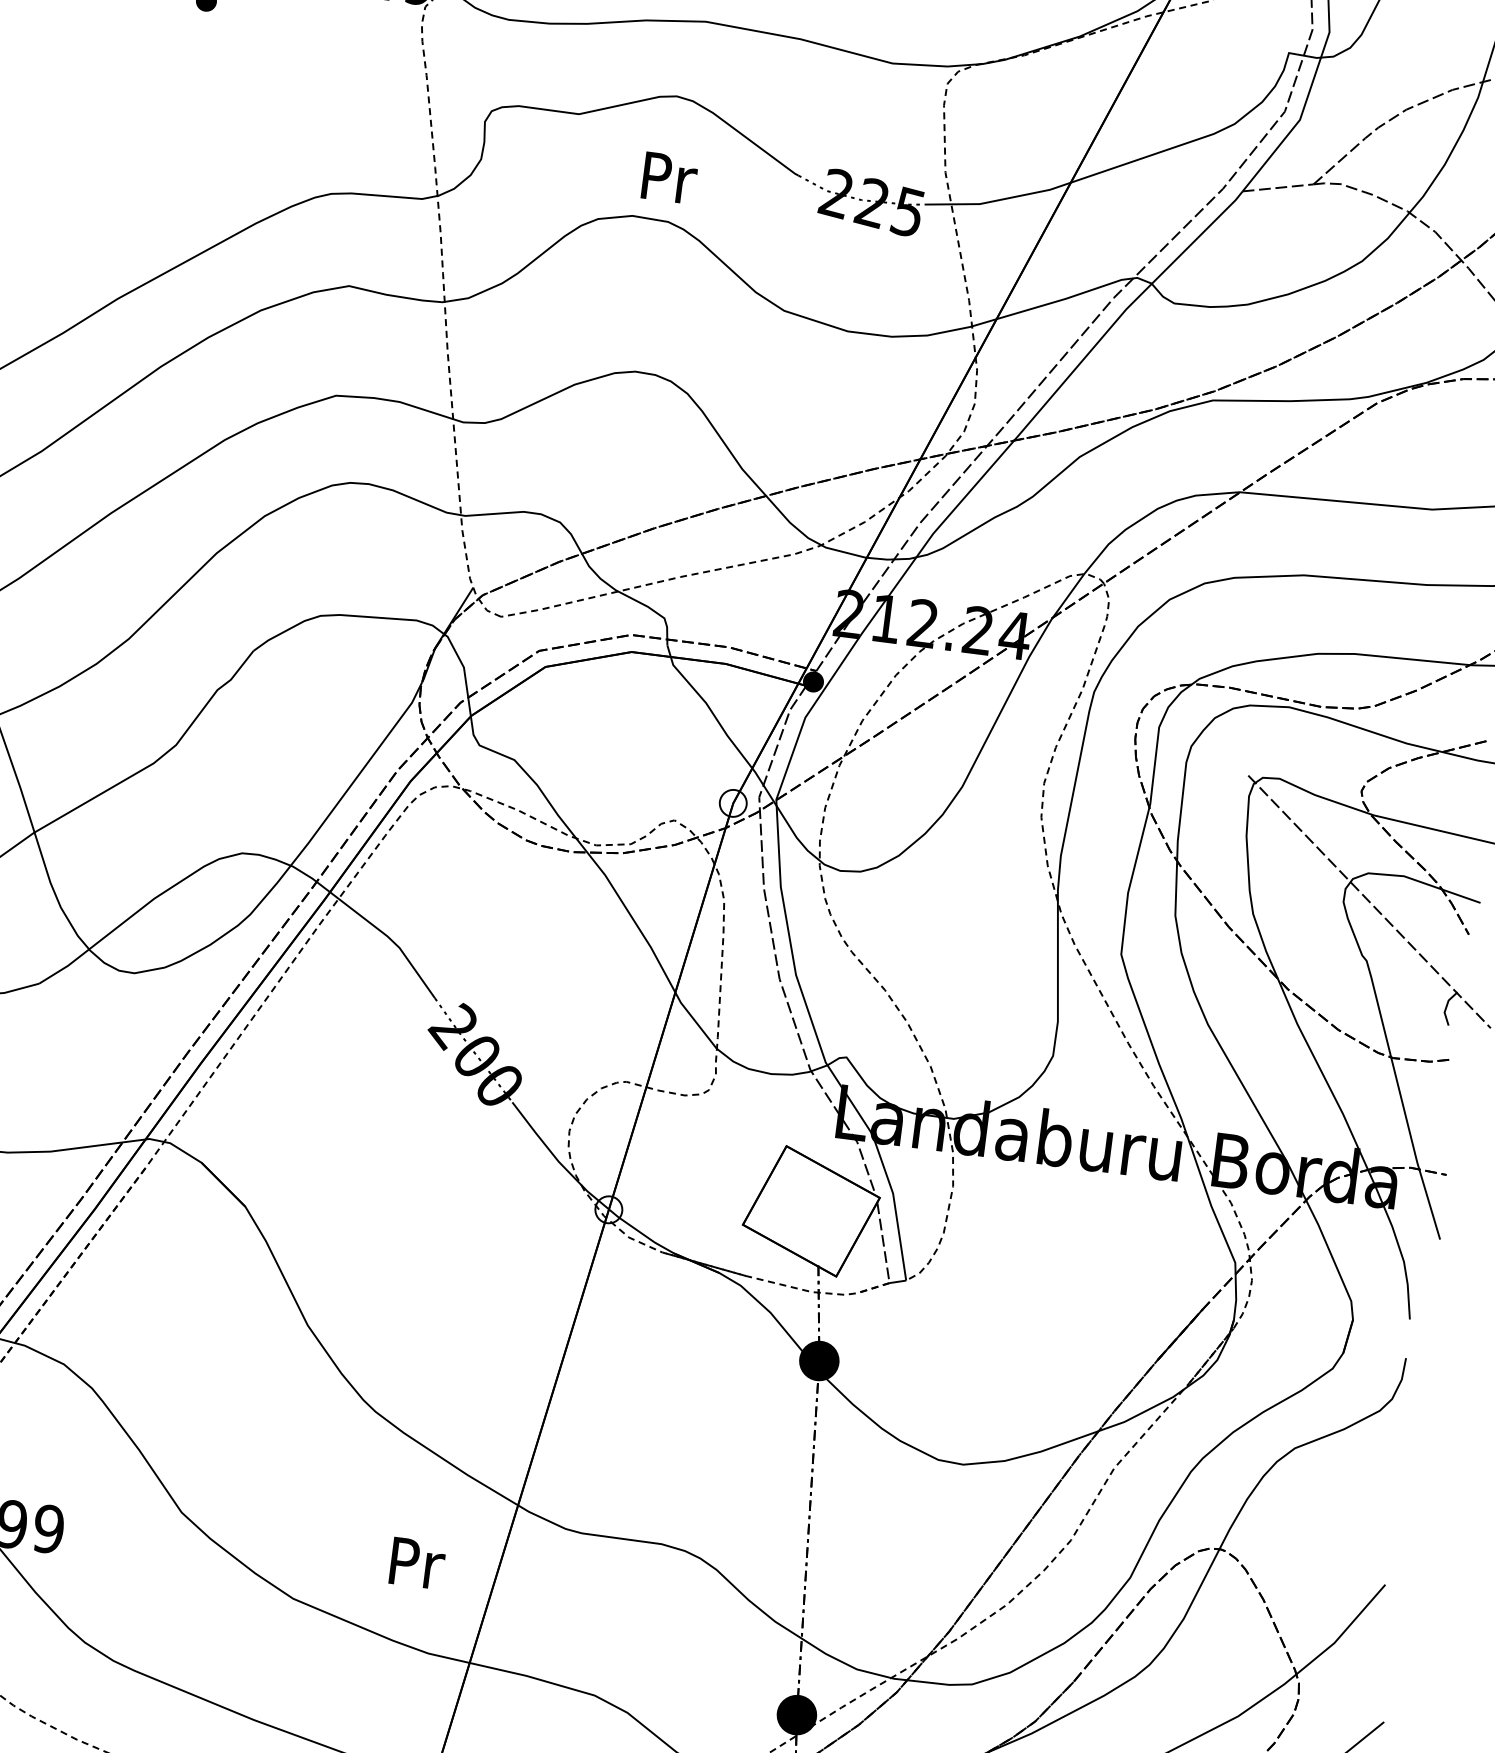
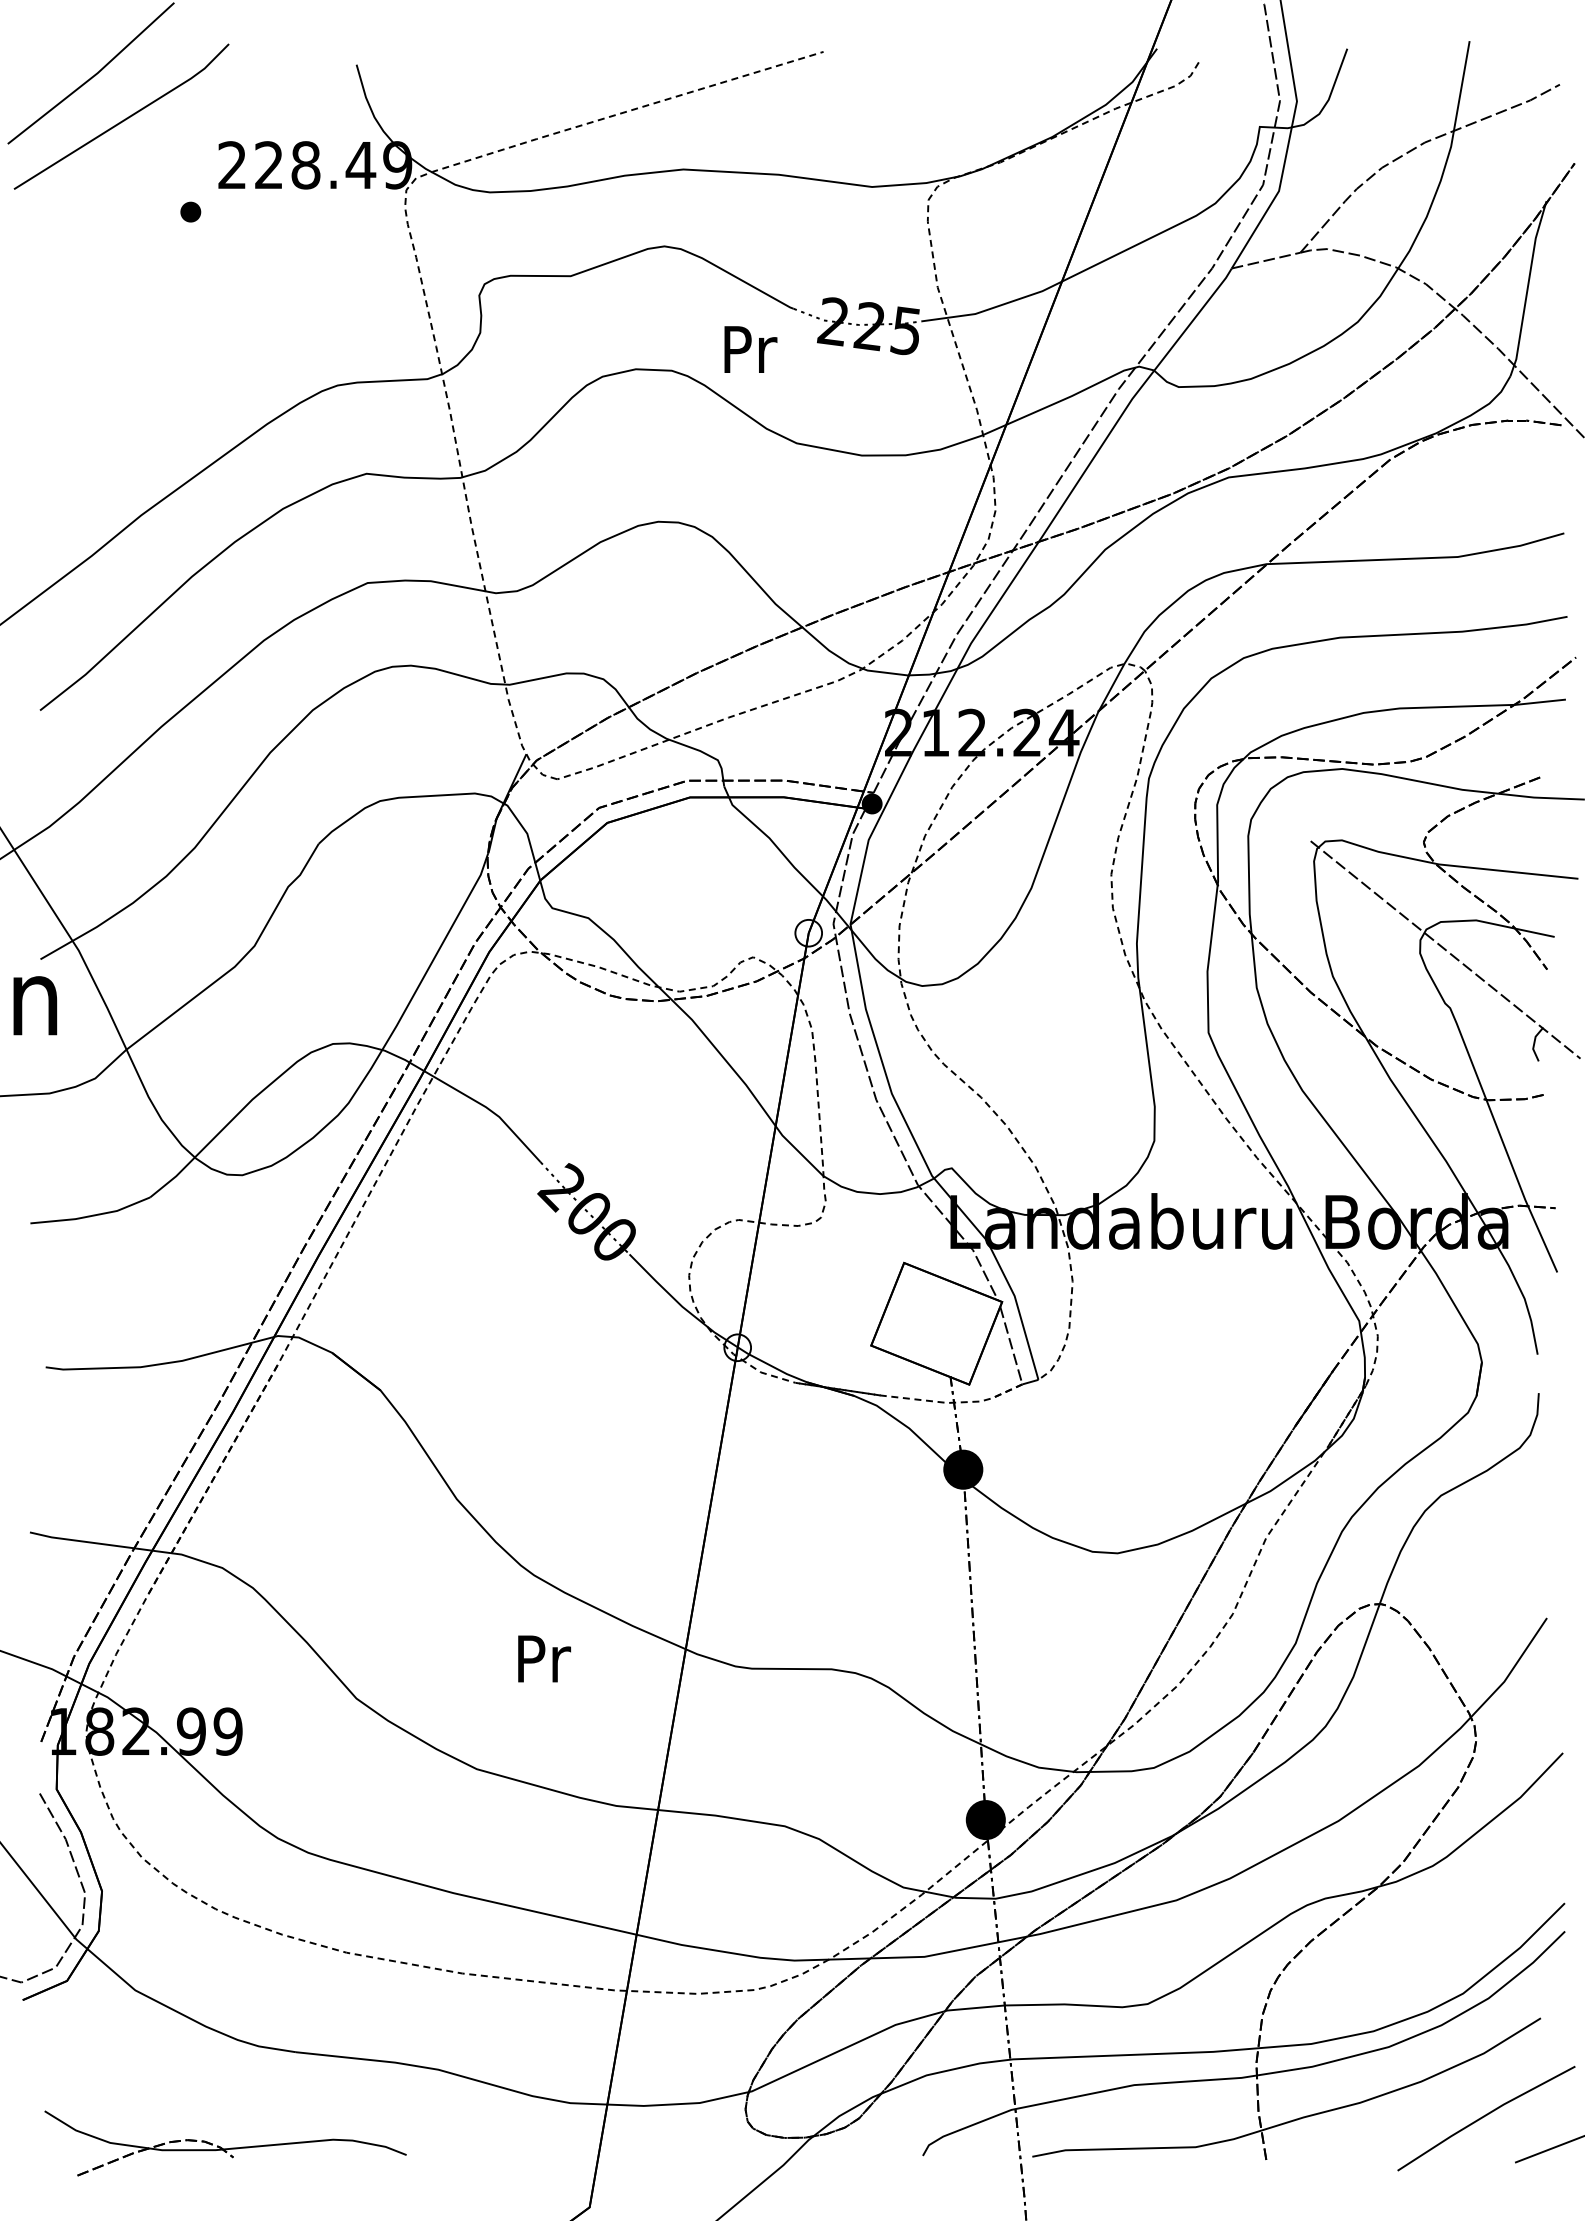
text: (669, 178) -> (750, 349), moved
text: (417, 1563) -> (544, 1658), moved

